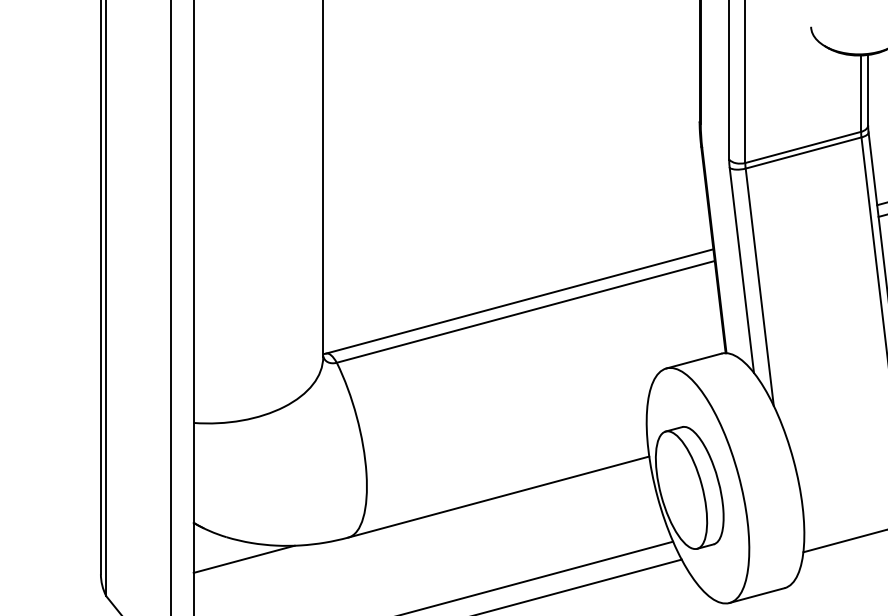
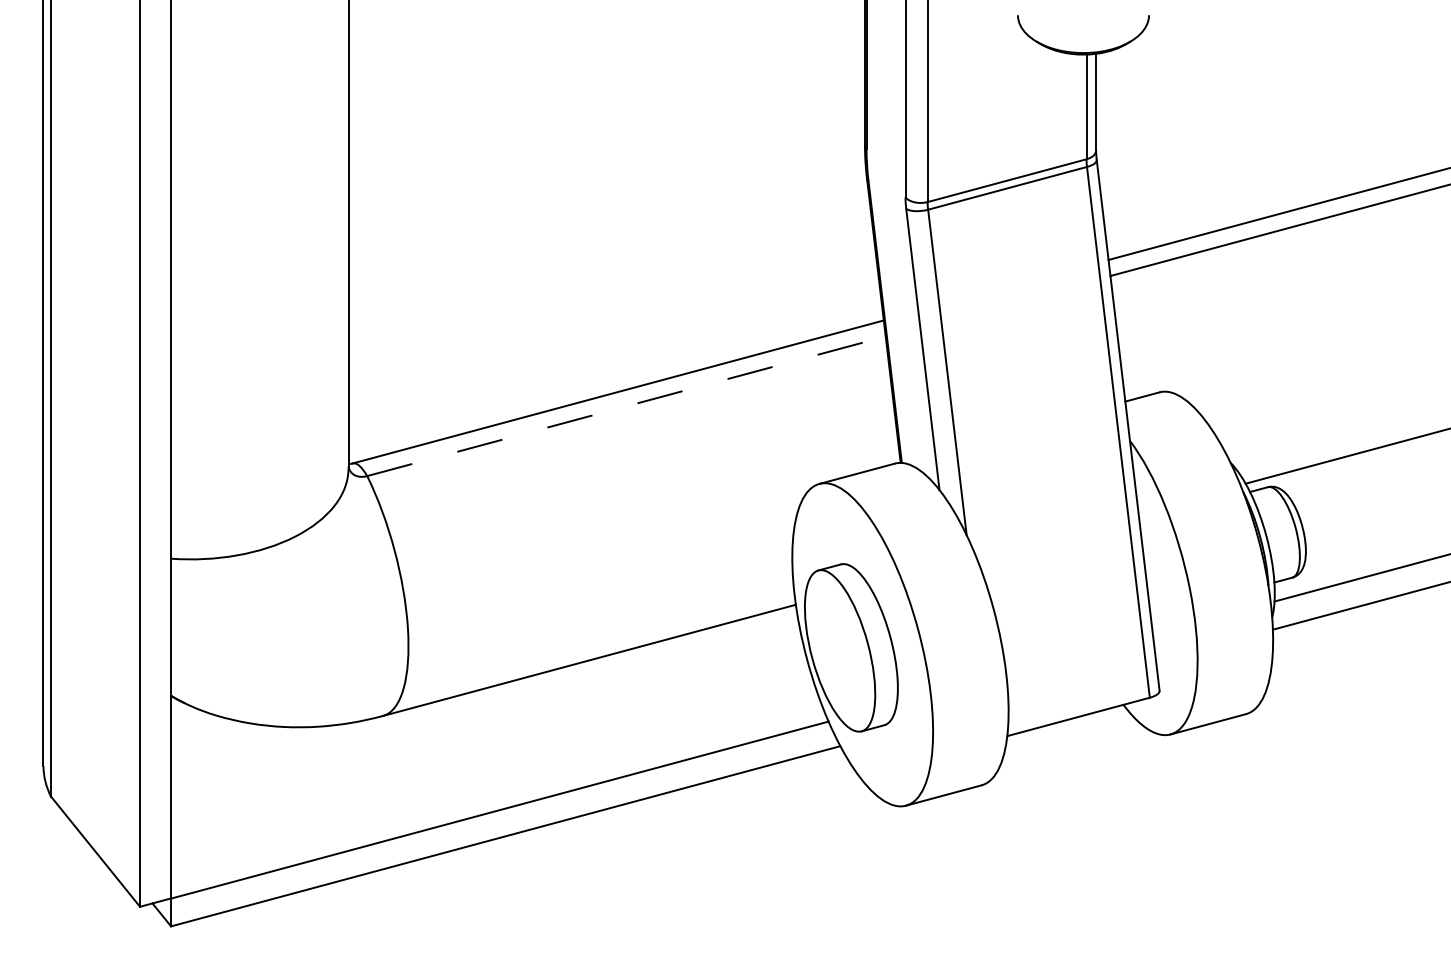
line: (525, 312) -> (626, 406), solid -> dashed
line: (243, 559) -> (239, 745), removed

